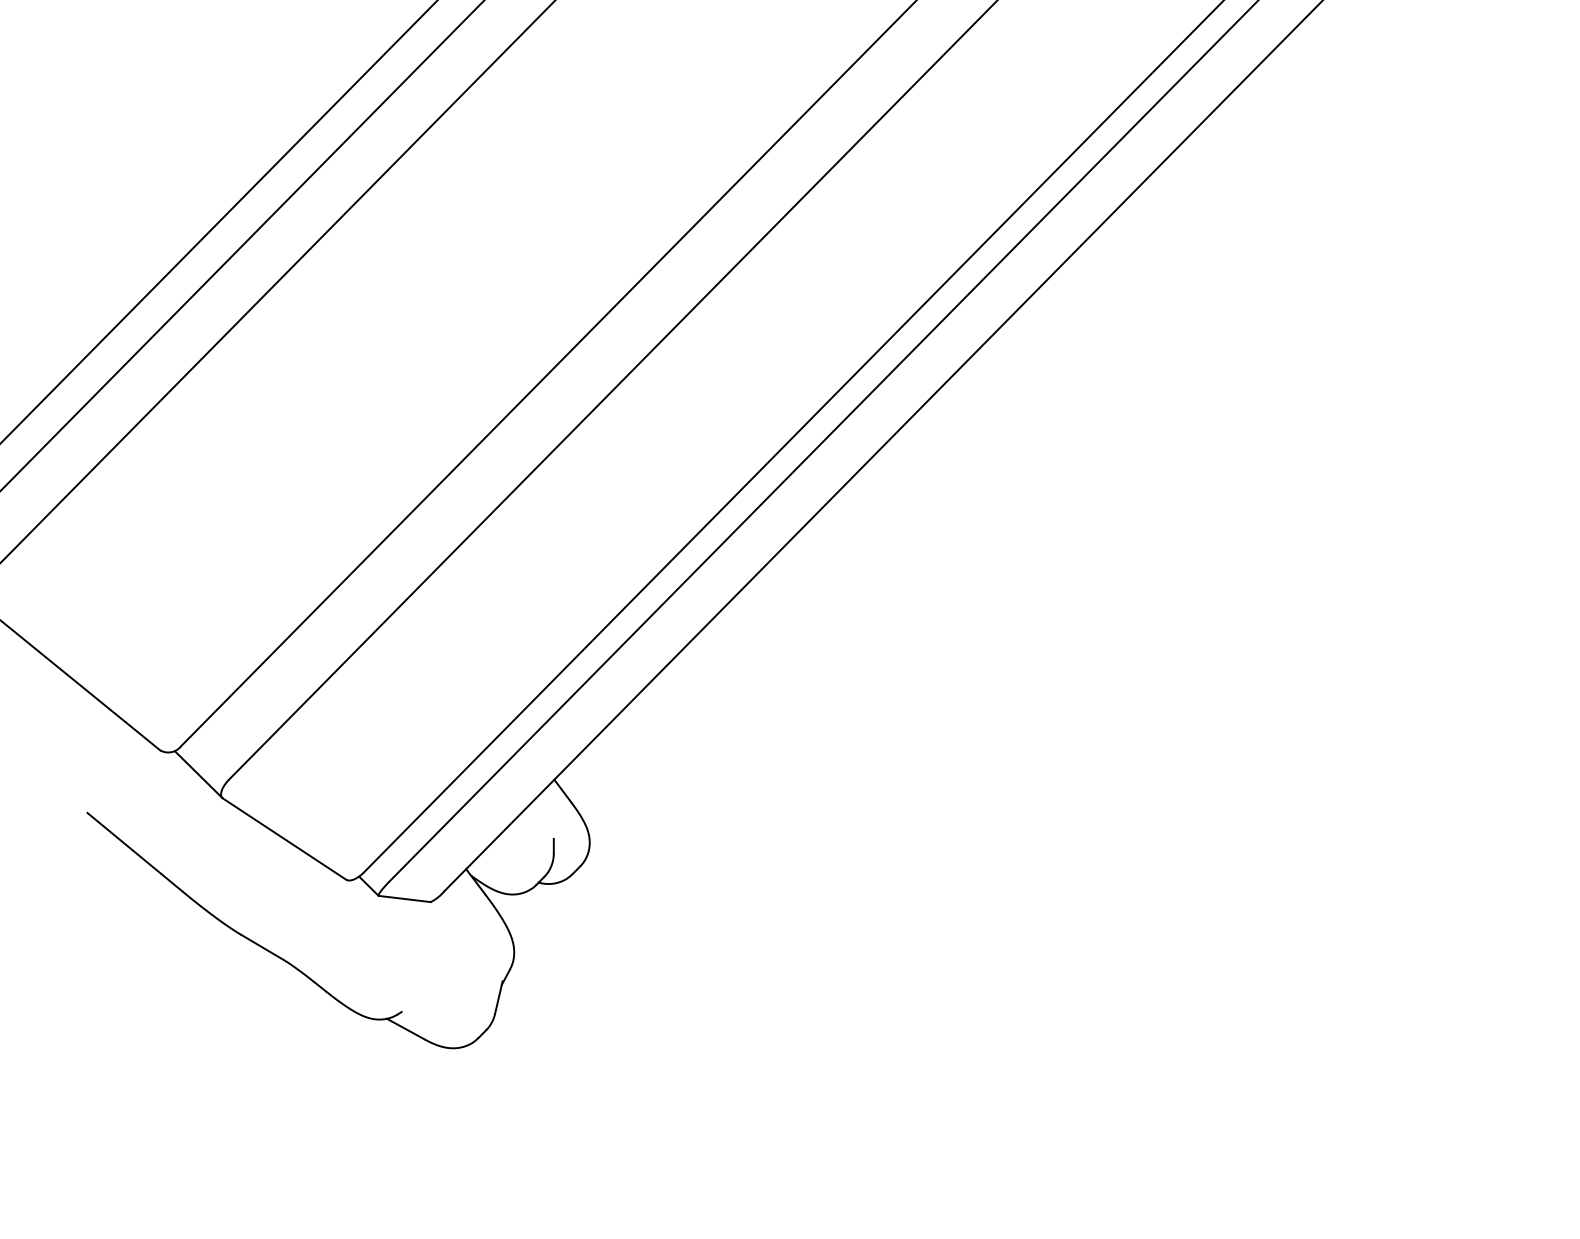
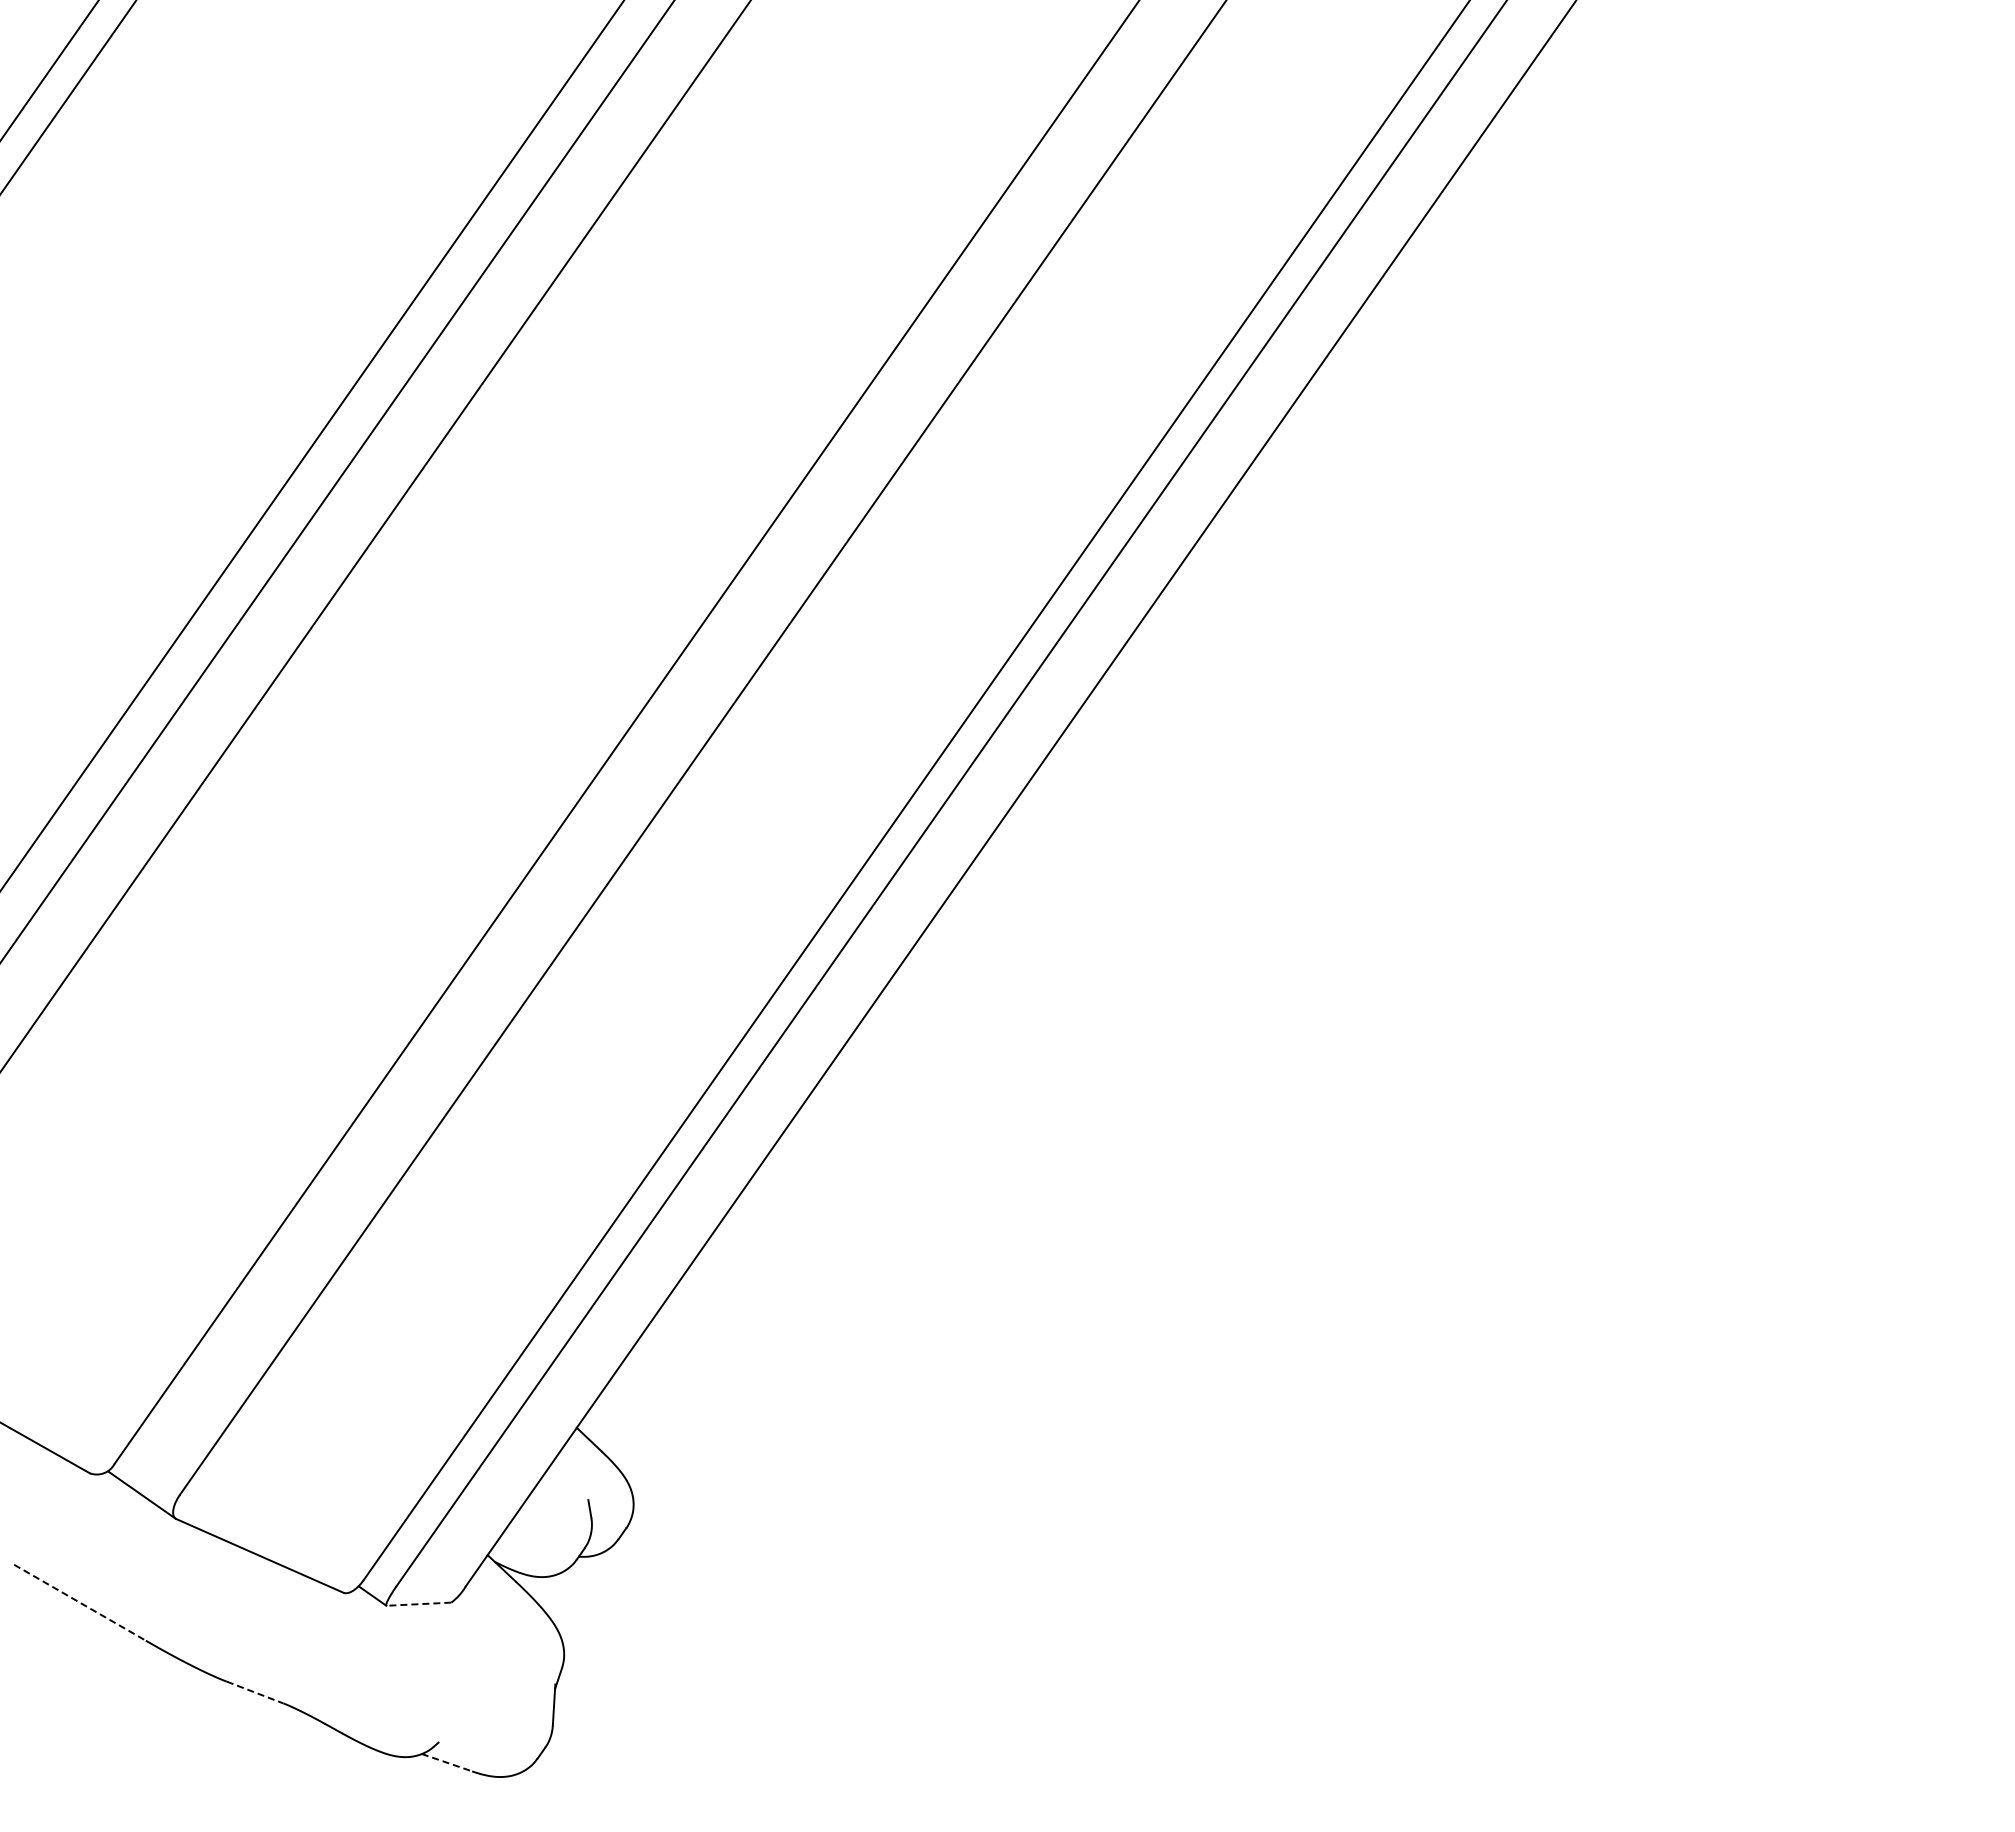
line: (135, 852) -> (80, 1602), solid -> dashed
line: (404, 899) -> (418, 1604), solid -> dashed
line: (262, 947) -> (255, 1692), solid -> dashed
line: (405, 1028) -> (446, 1762), solid -> dashed

